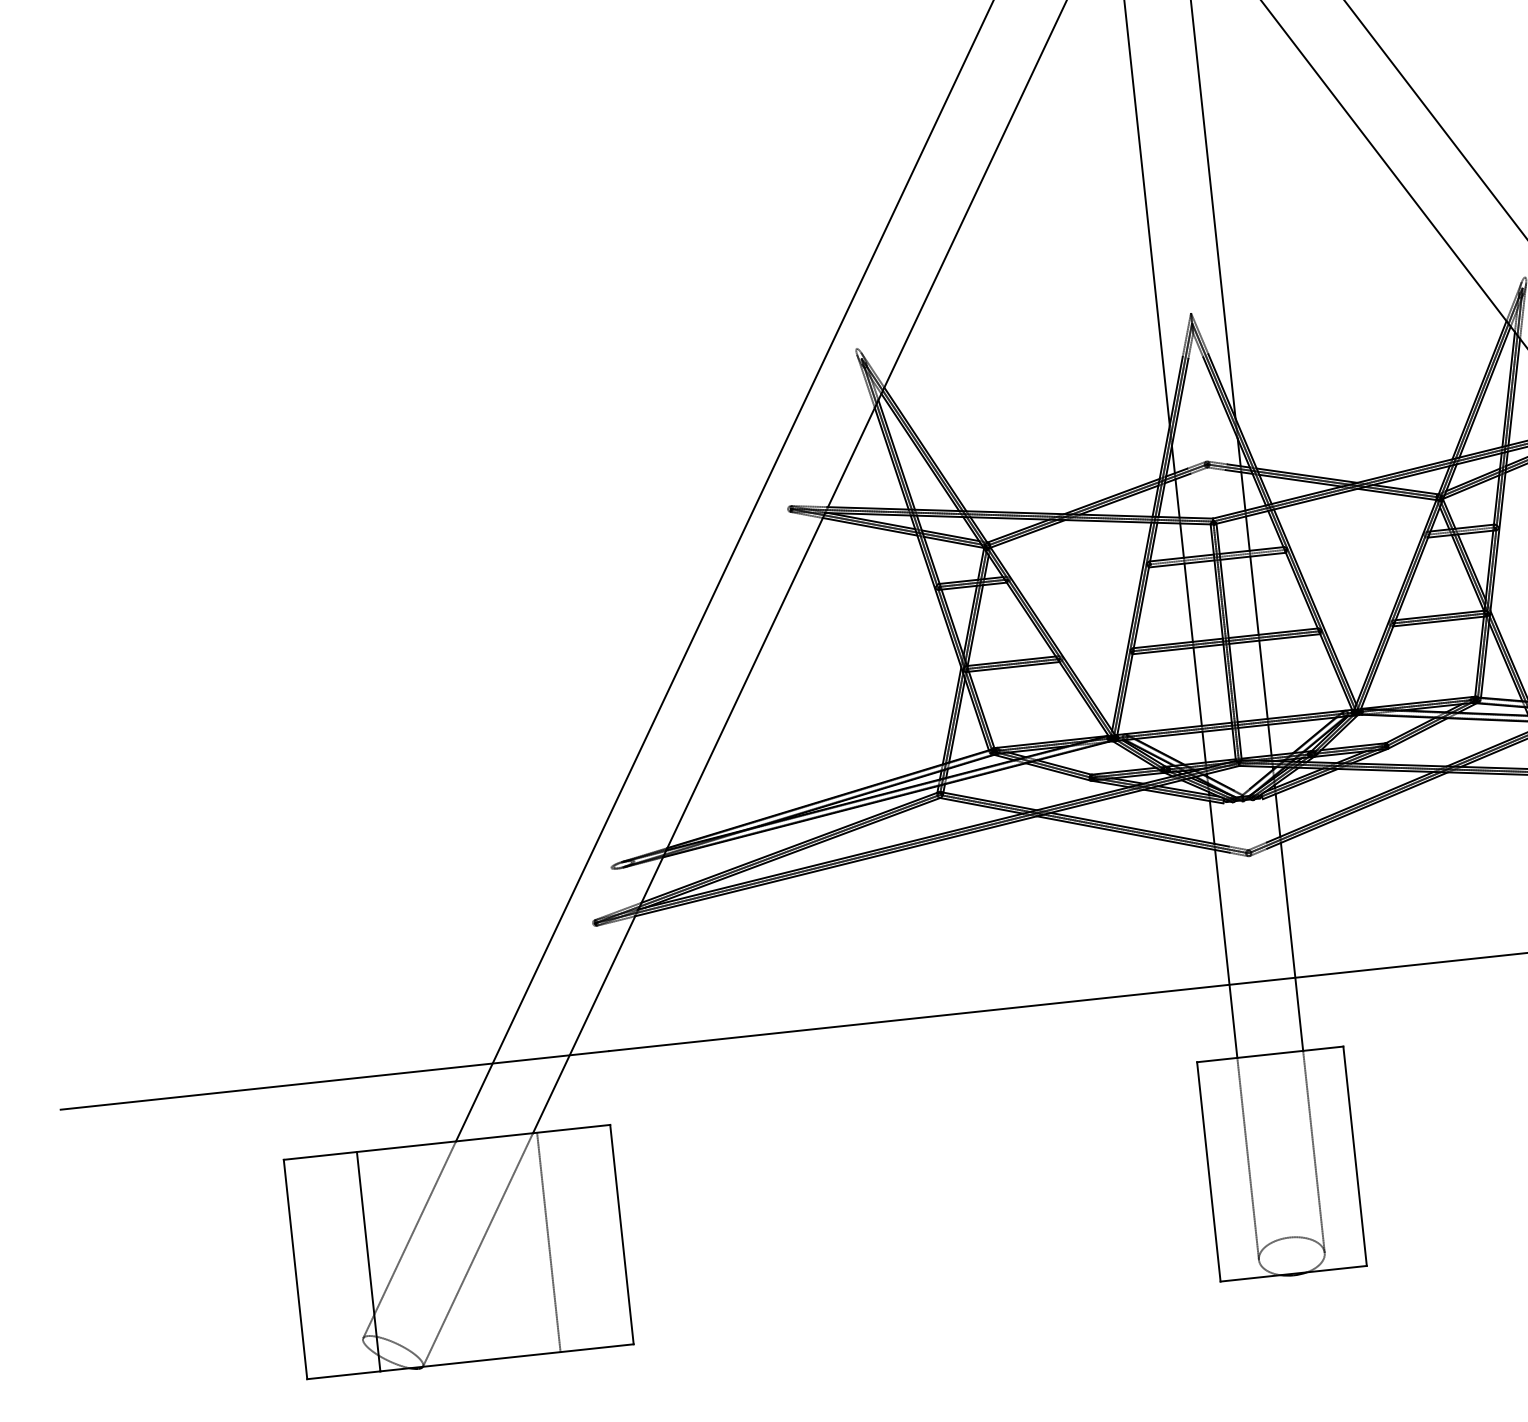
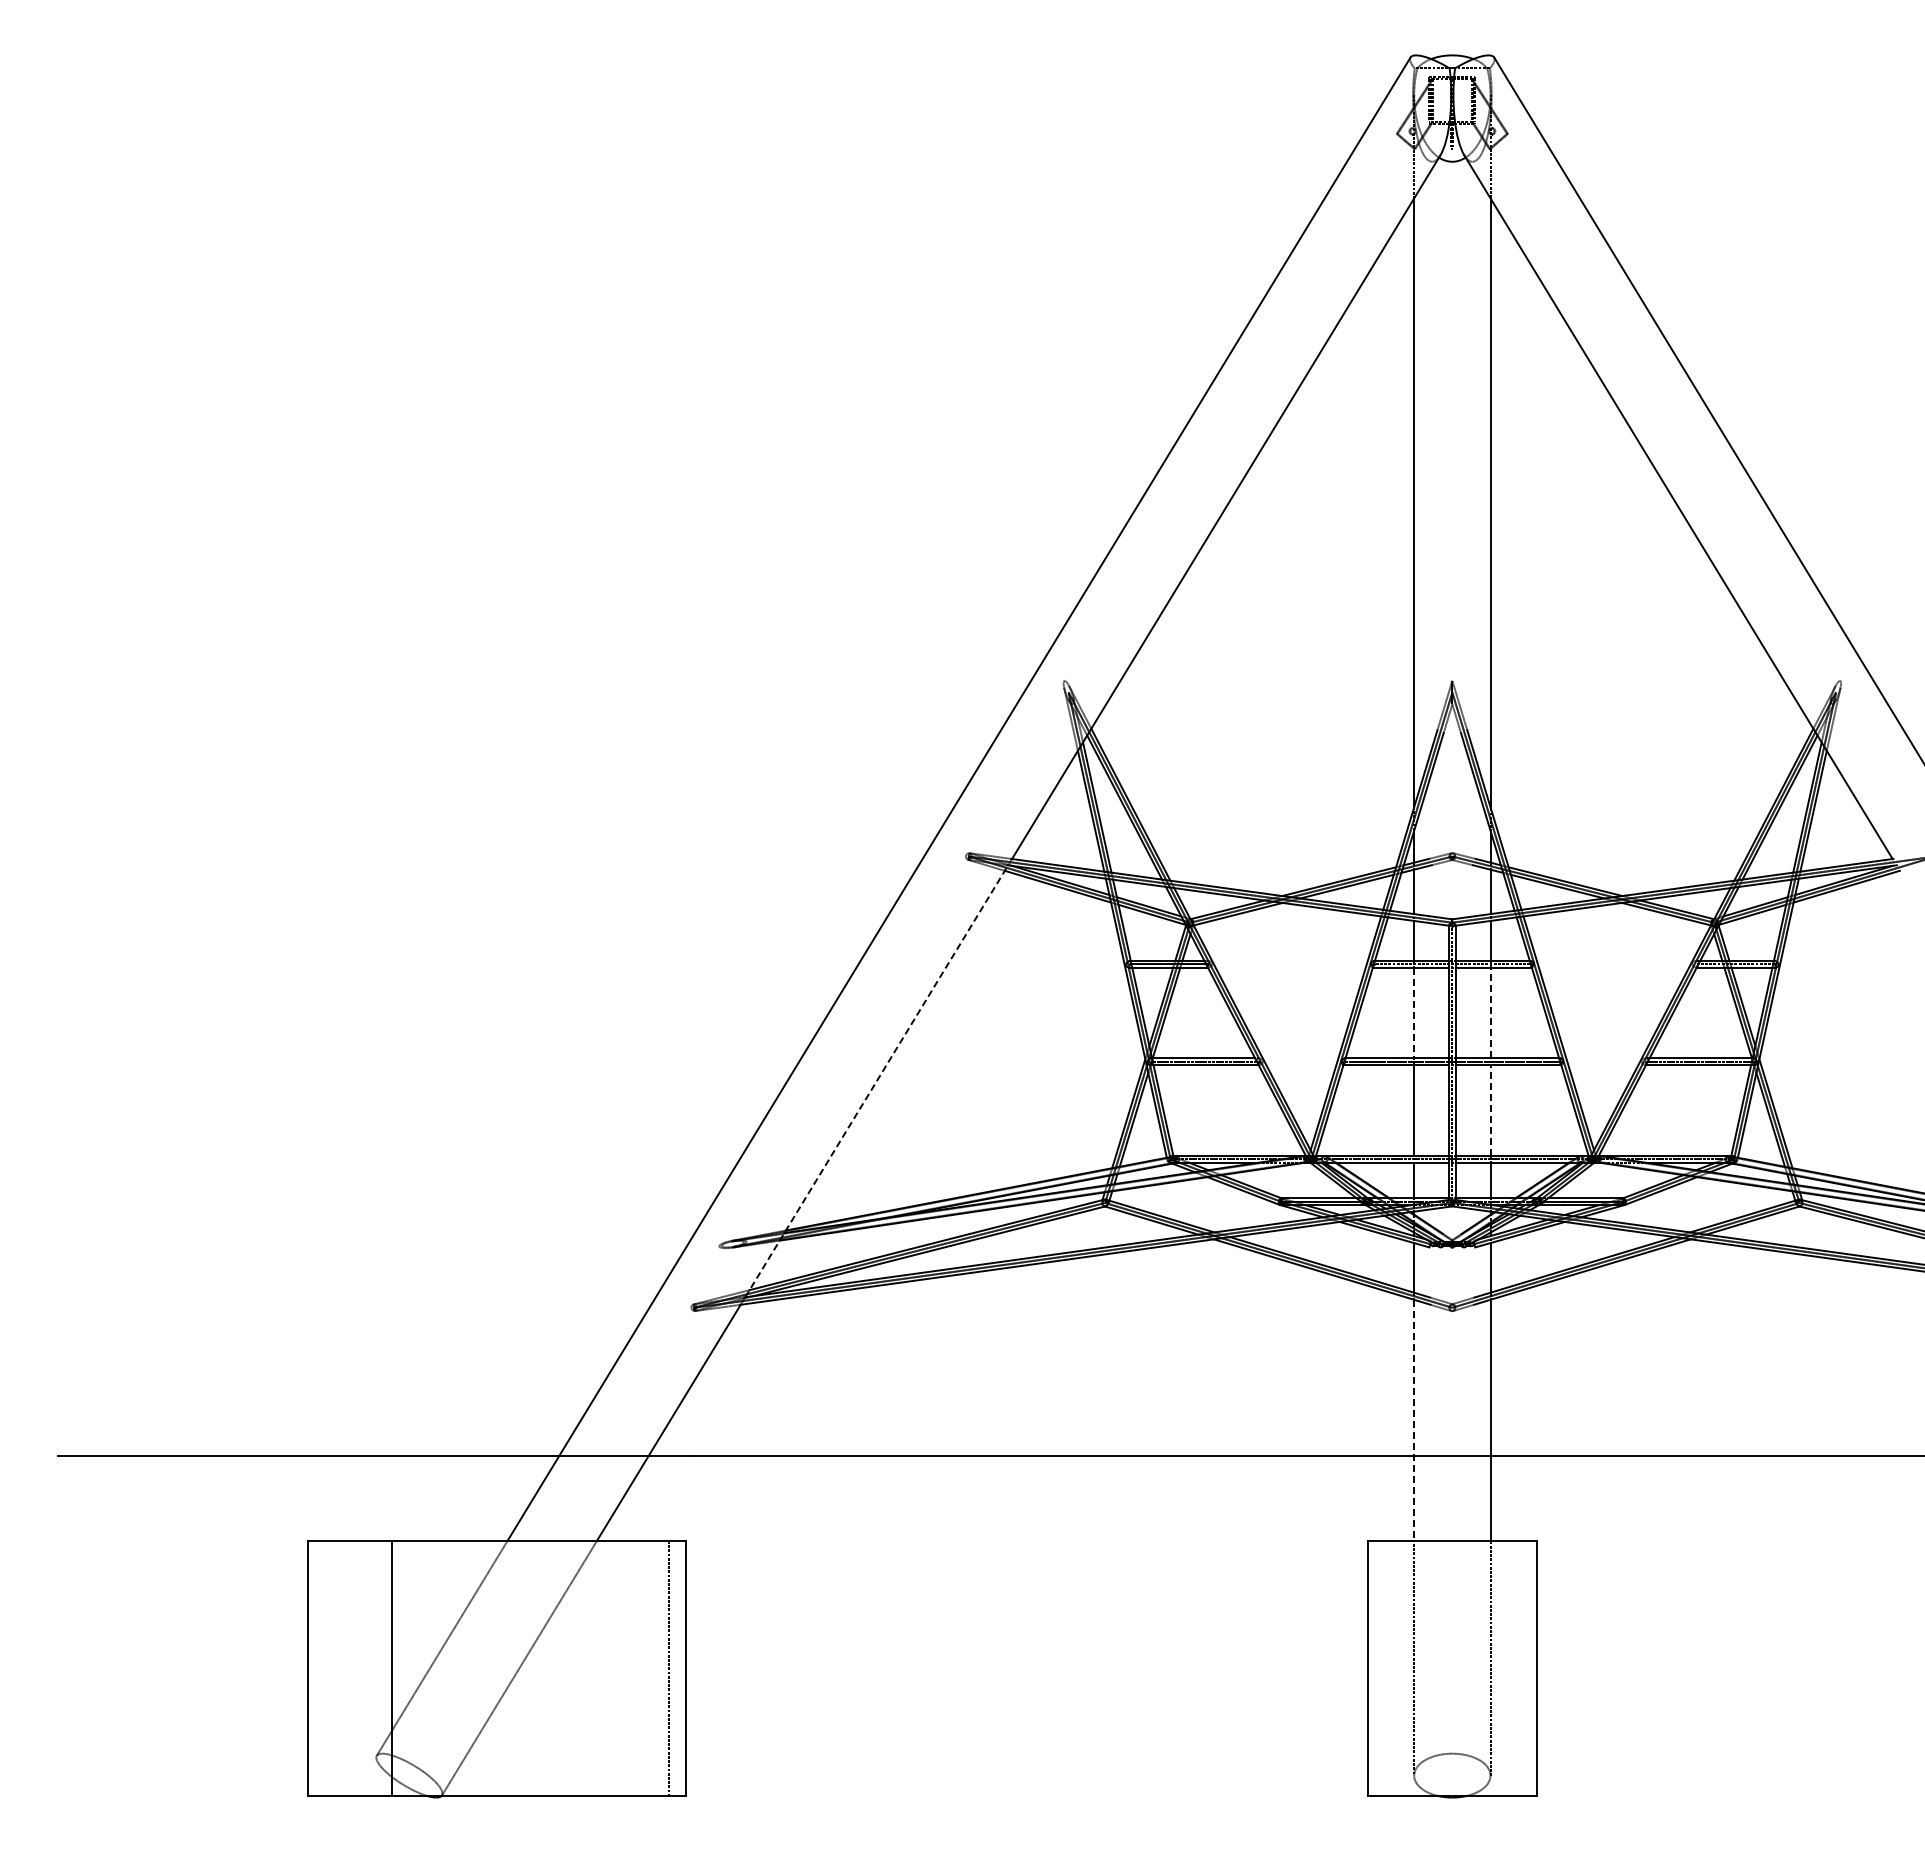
line: (1254, 595) -> (1490, 1012), solid -> dashed
line: (1189, 603) -> (1414, 1013), solid -> dashed
line: (1263, 679) -> (1490, 1110), solid -> dashed
line: (731, 711) -> (876, 1081), solid -> dashed
line: (1226, 953) -> (1414, 1420), solid -> dashed
line: (548, 1242) -> (668, 1668), moved

